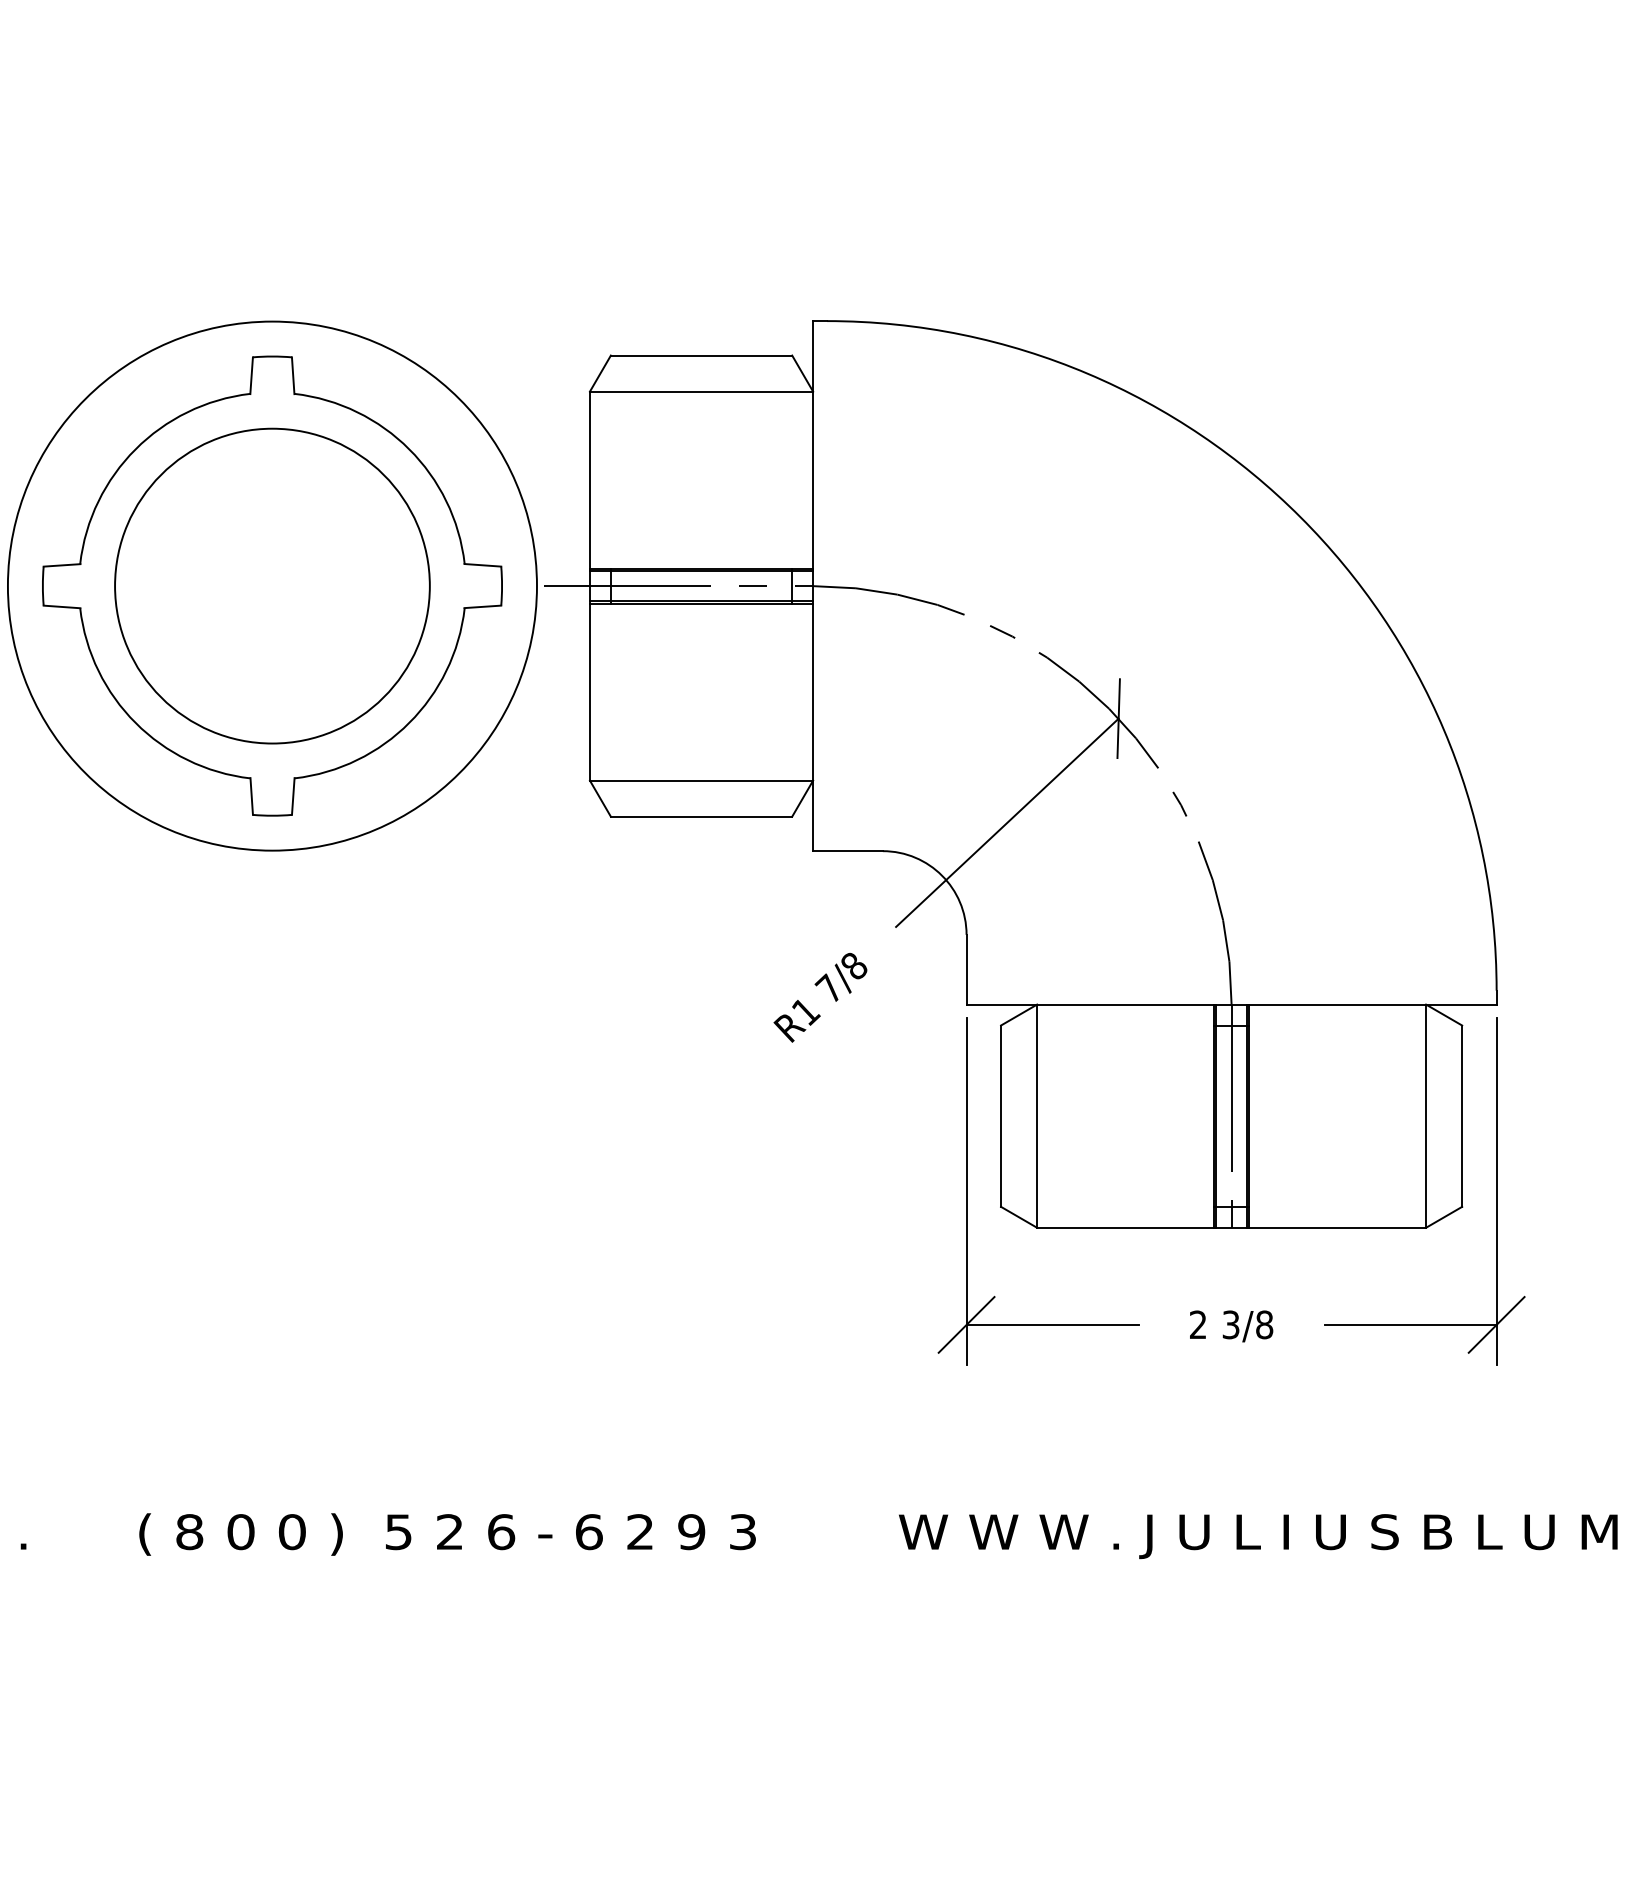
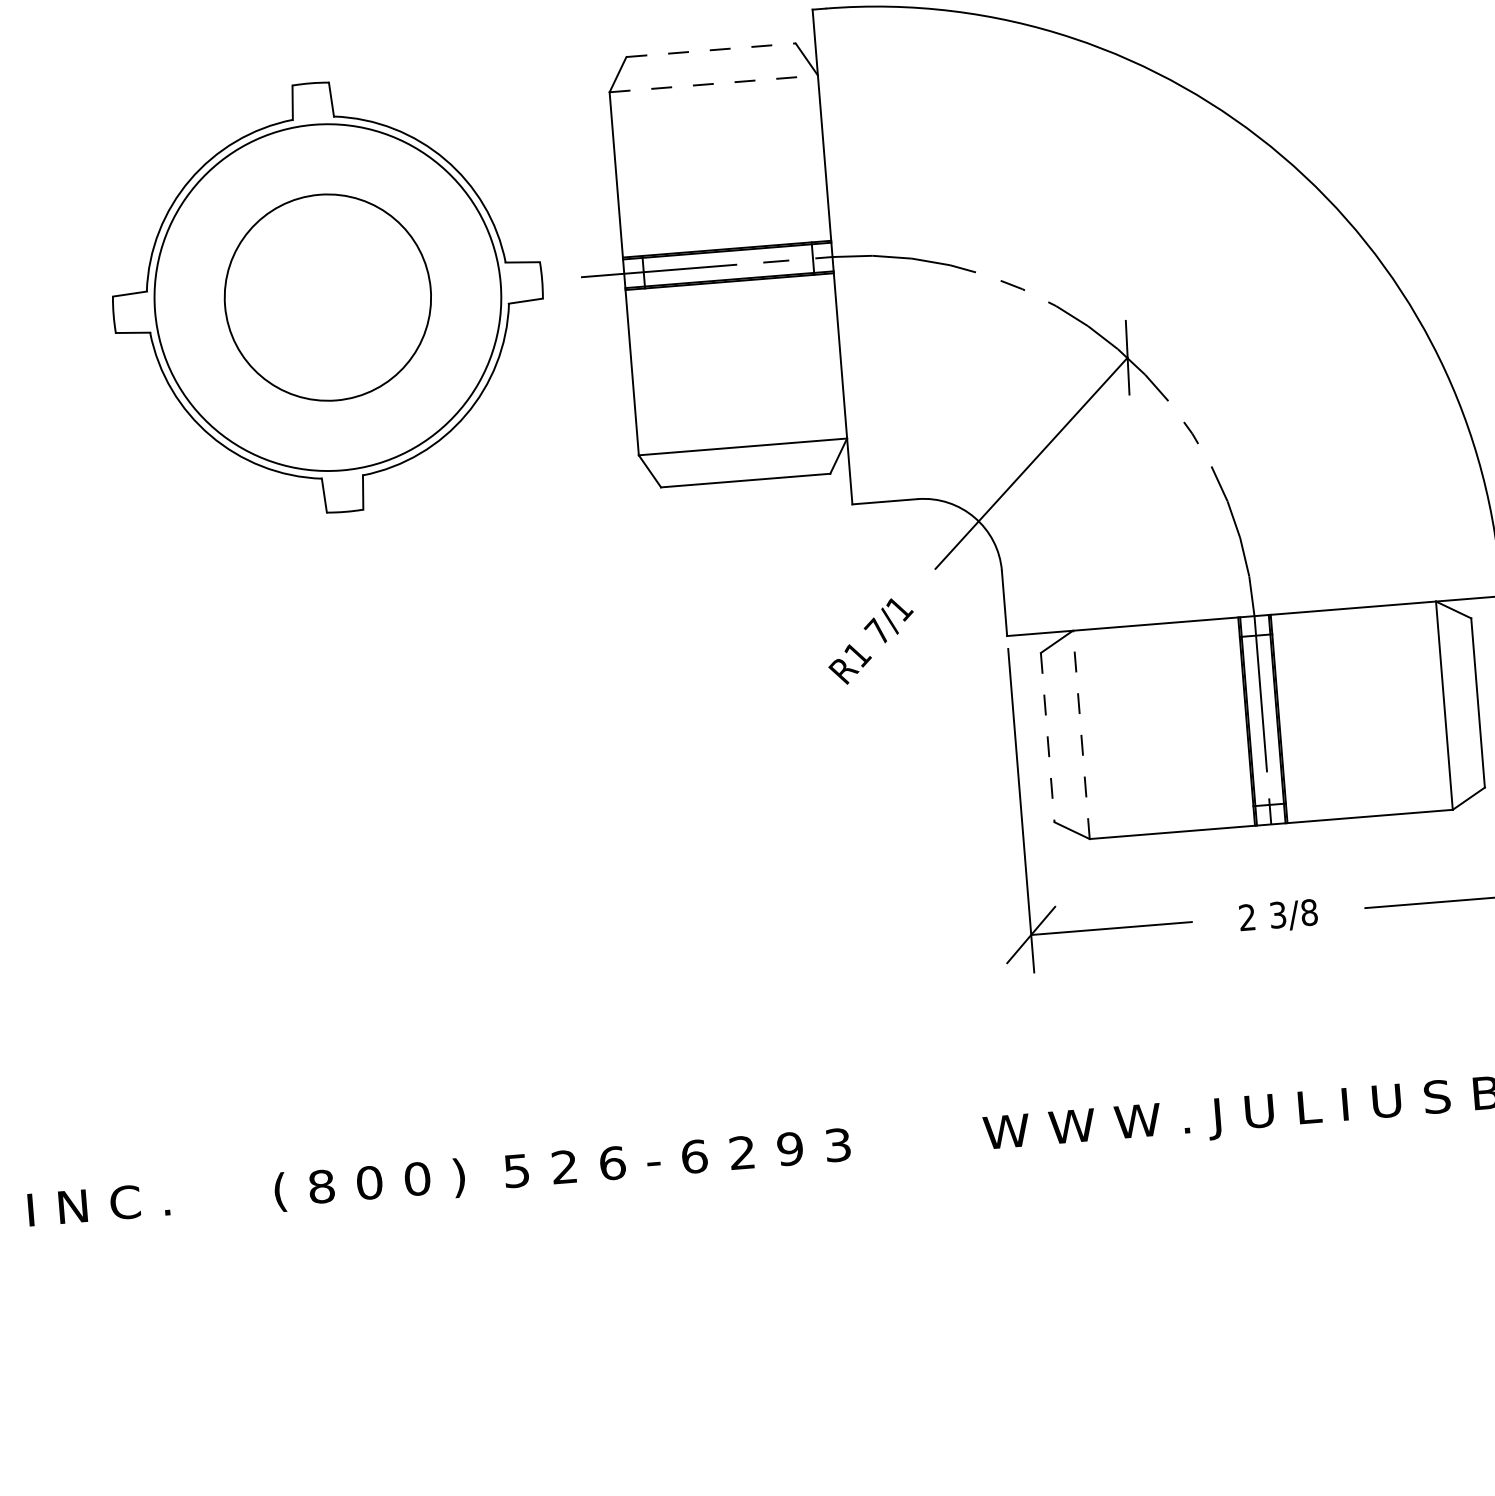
line: (701, 355) -> (711, 50), solid -> dashed
line: (701, 391) -> (713, 83), solid -> dashed
circle: (271, 585) -> (326, 297), size x0.7
circle: (272, 585) -> (327, 297), size x0.7
text: (854, 966) -> (899, 608), 7/8 -> 7/1
line: (1001, 1116) -> (1048, 737), solid -> dashed
line: (1037, 1116) -> (1081, 735), solid -> dashed

